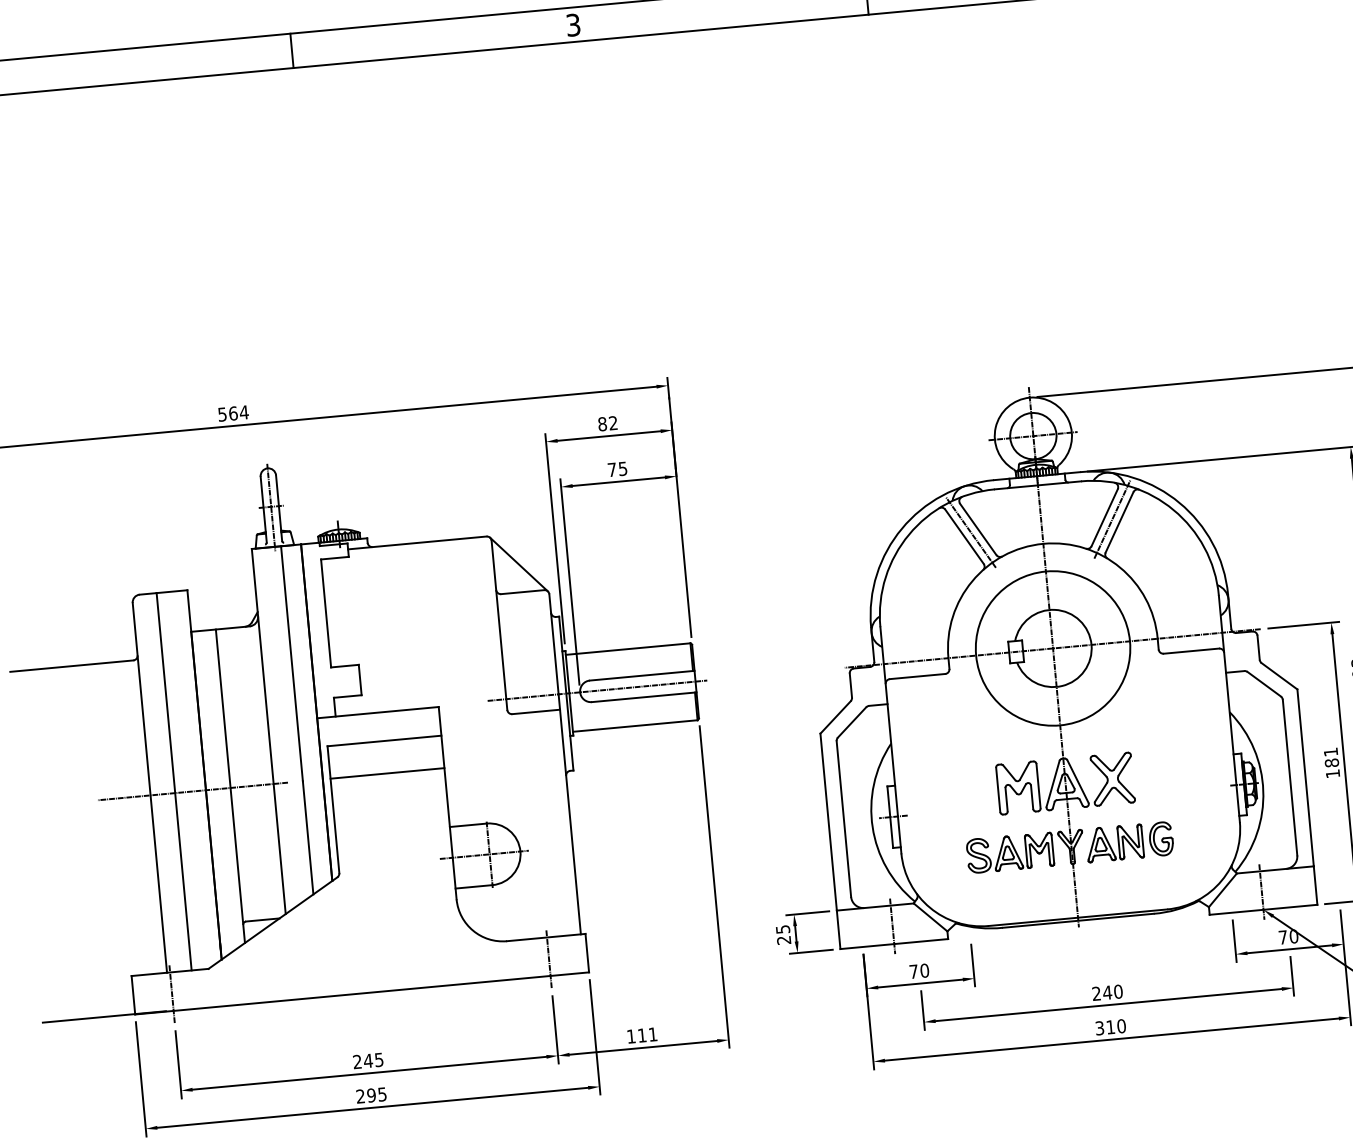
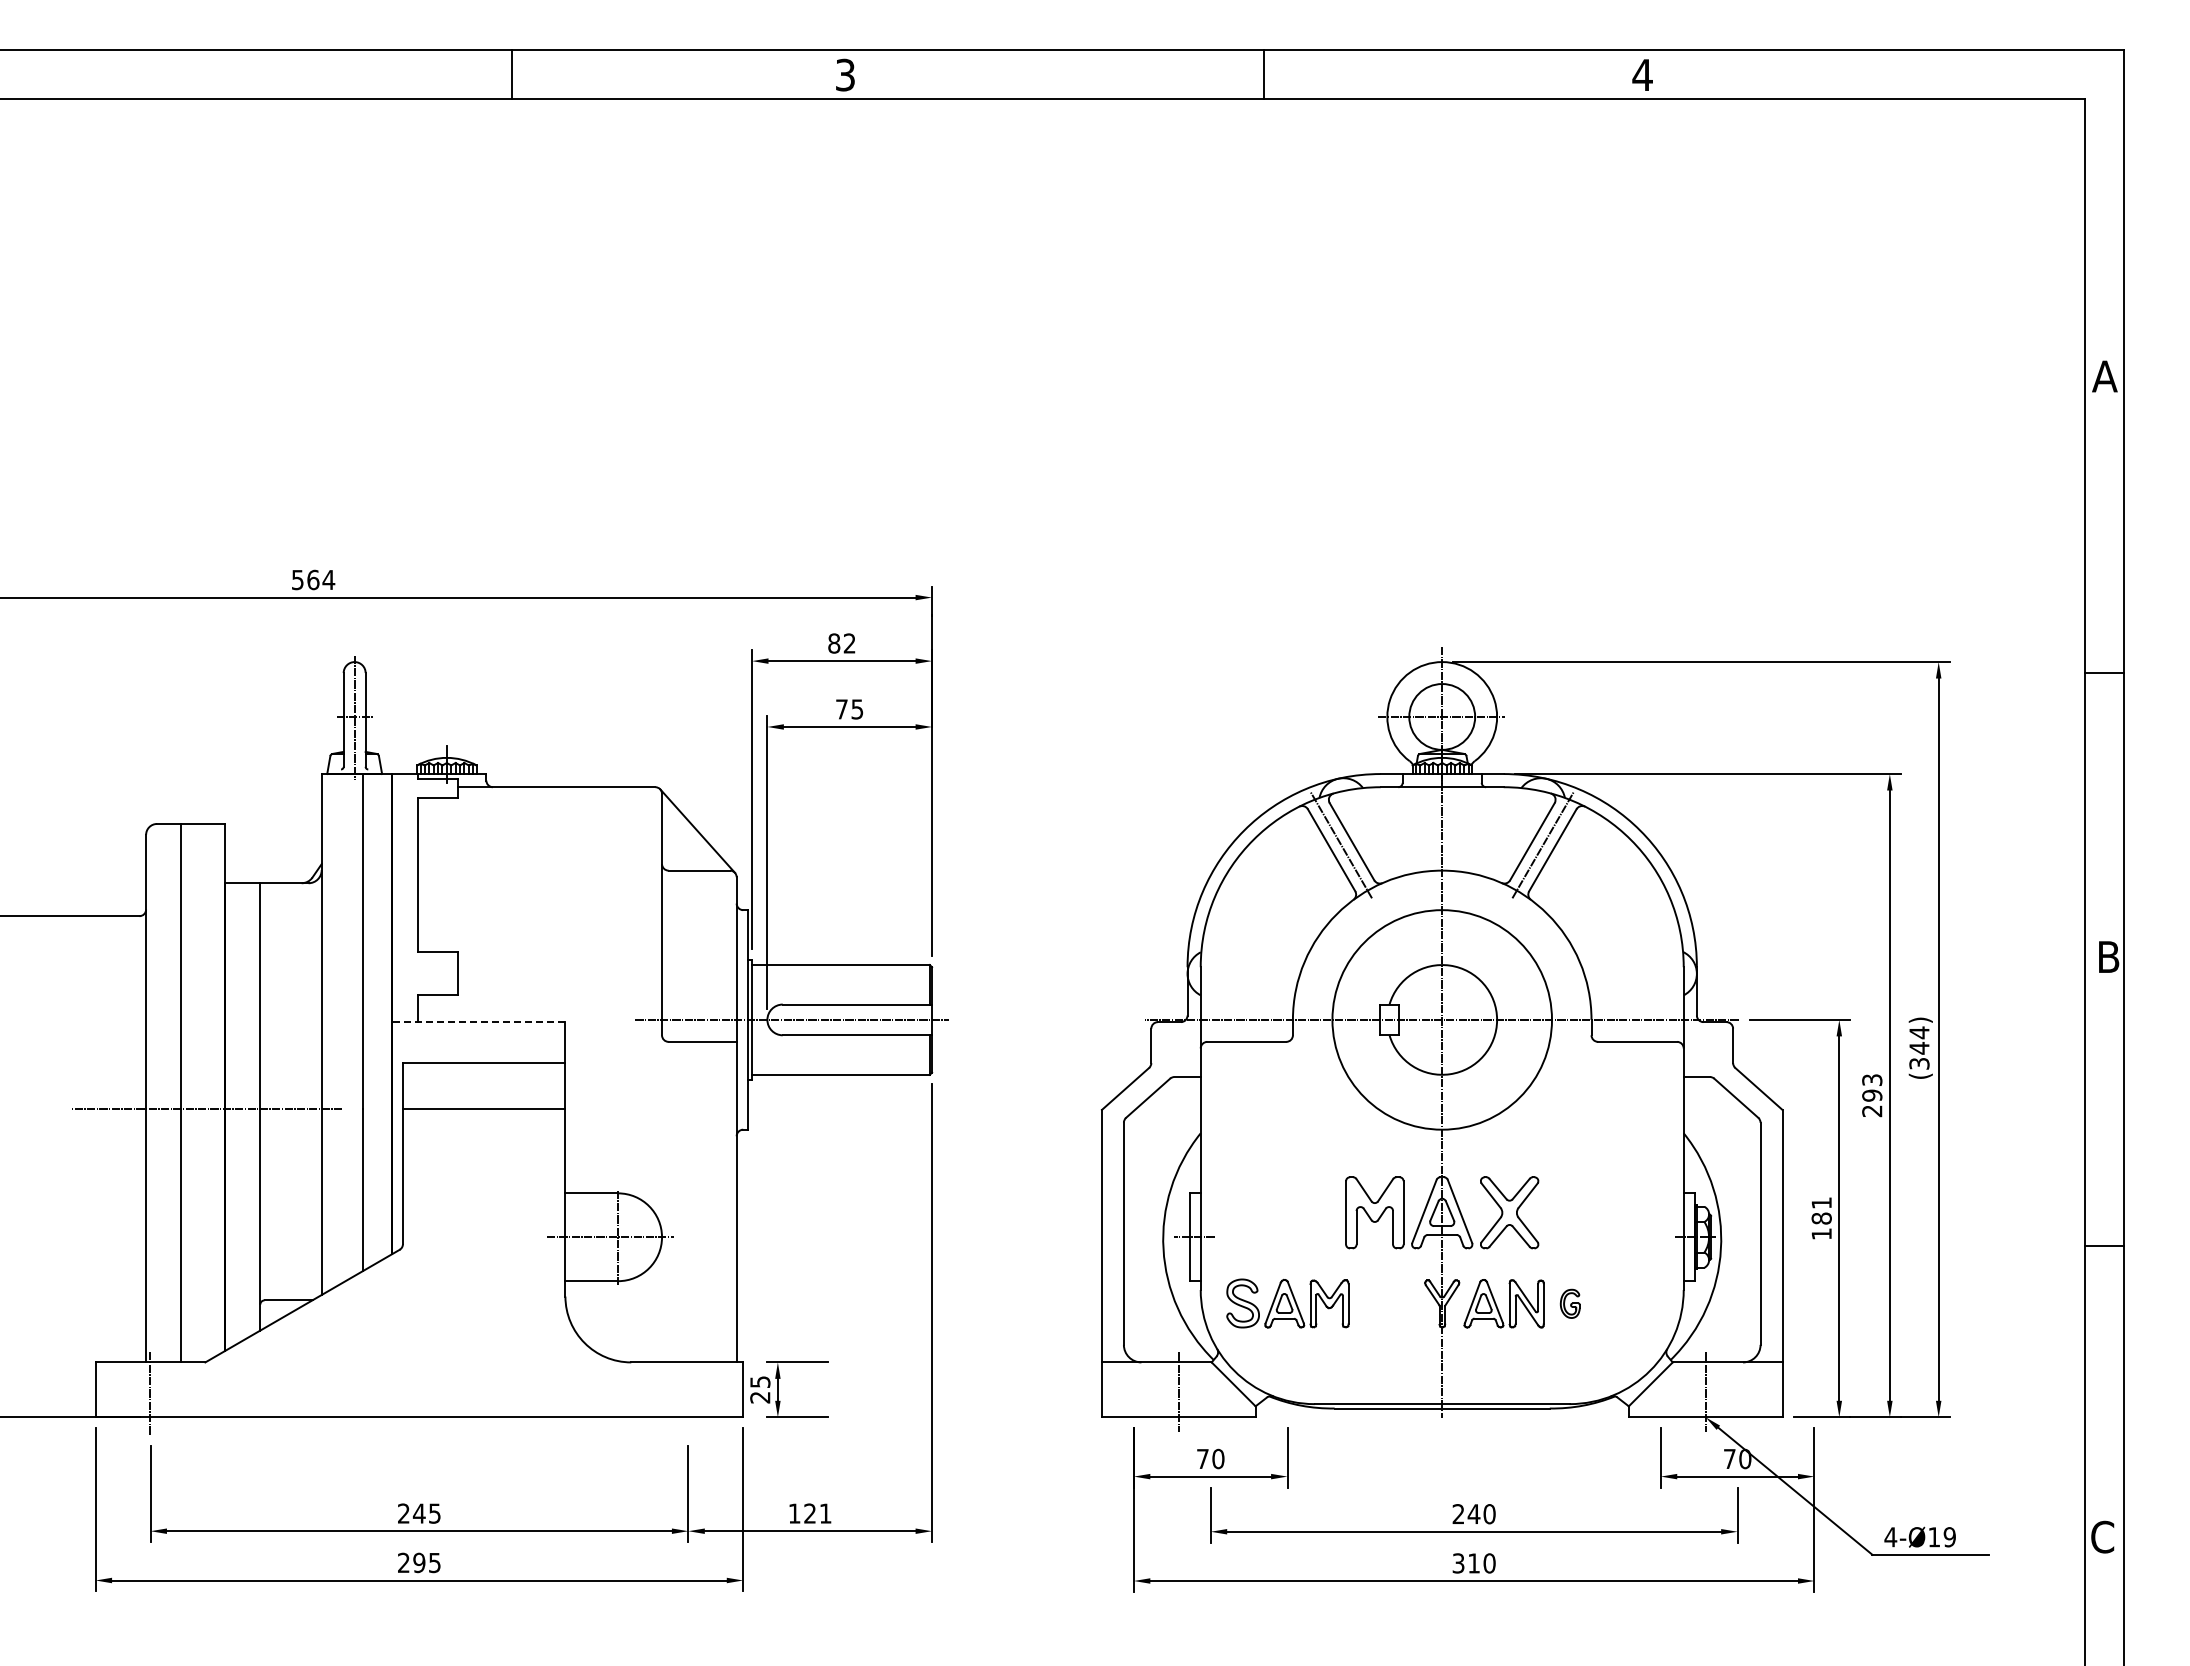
line: (291, 50) -> (511, 74), moved
line: (377, 712) -> (478, 1022), solid -> dashed
part: (1161, 838) -> (1570, 1303), size x0.6
part: (1010, 852) -> (1287, 1303), moved
part: (796, 933) -> (778, 1389), moved
line: (549, 959) -> (688, 1393), removed
text: (641, 1035) -> (809, 1513), 111 -> 121

